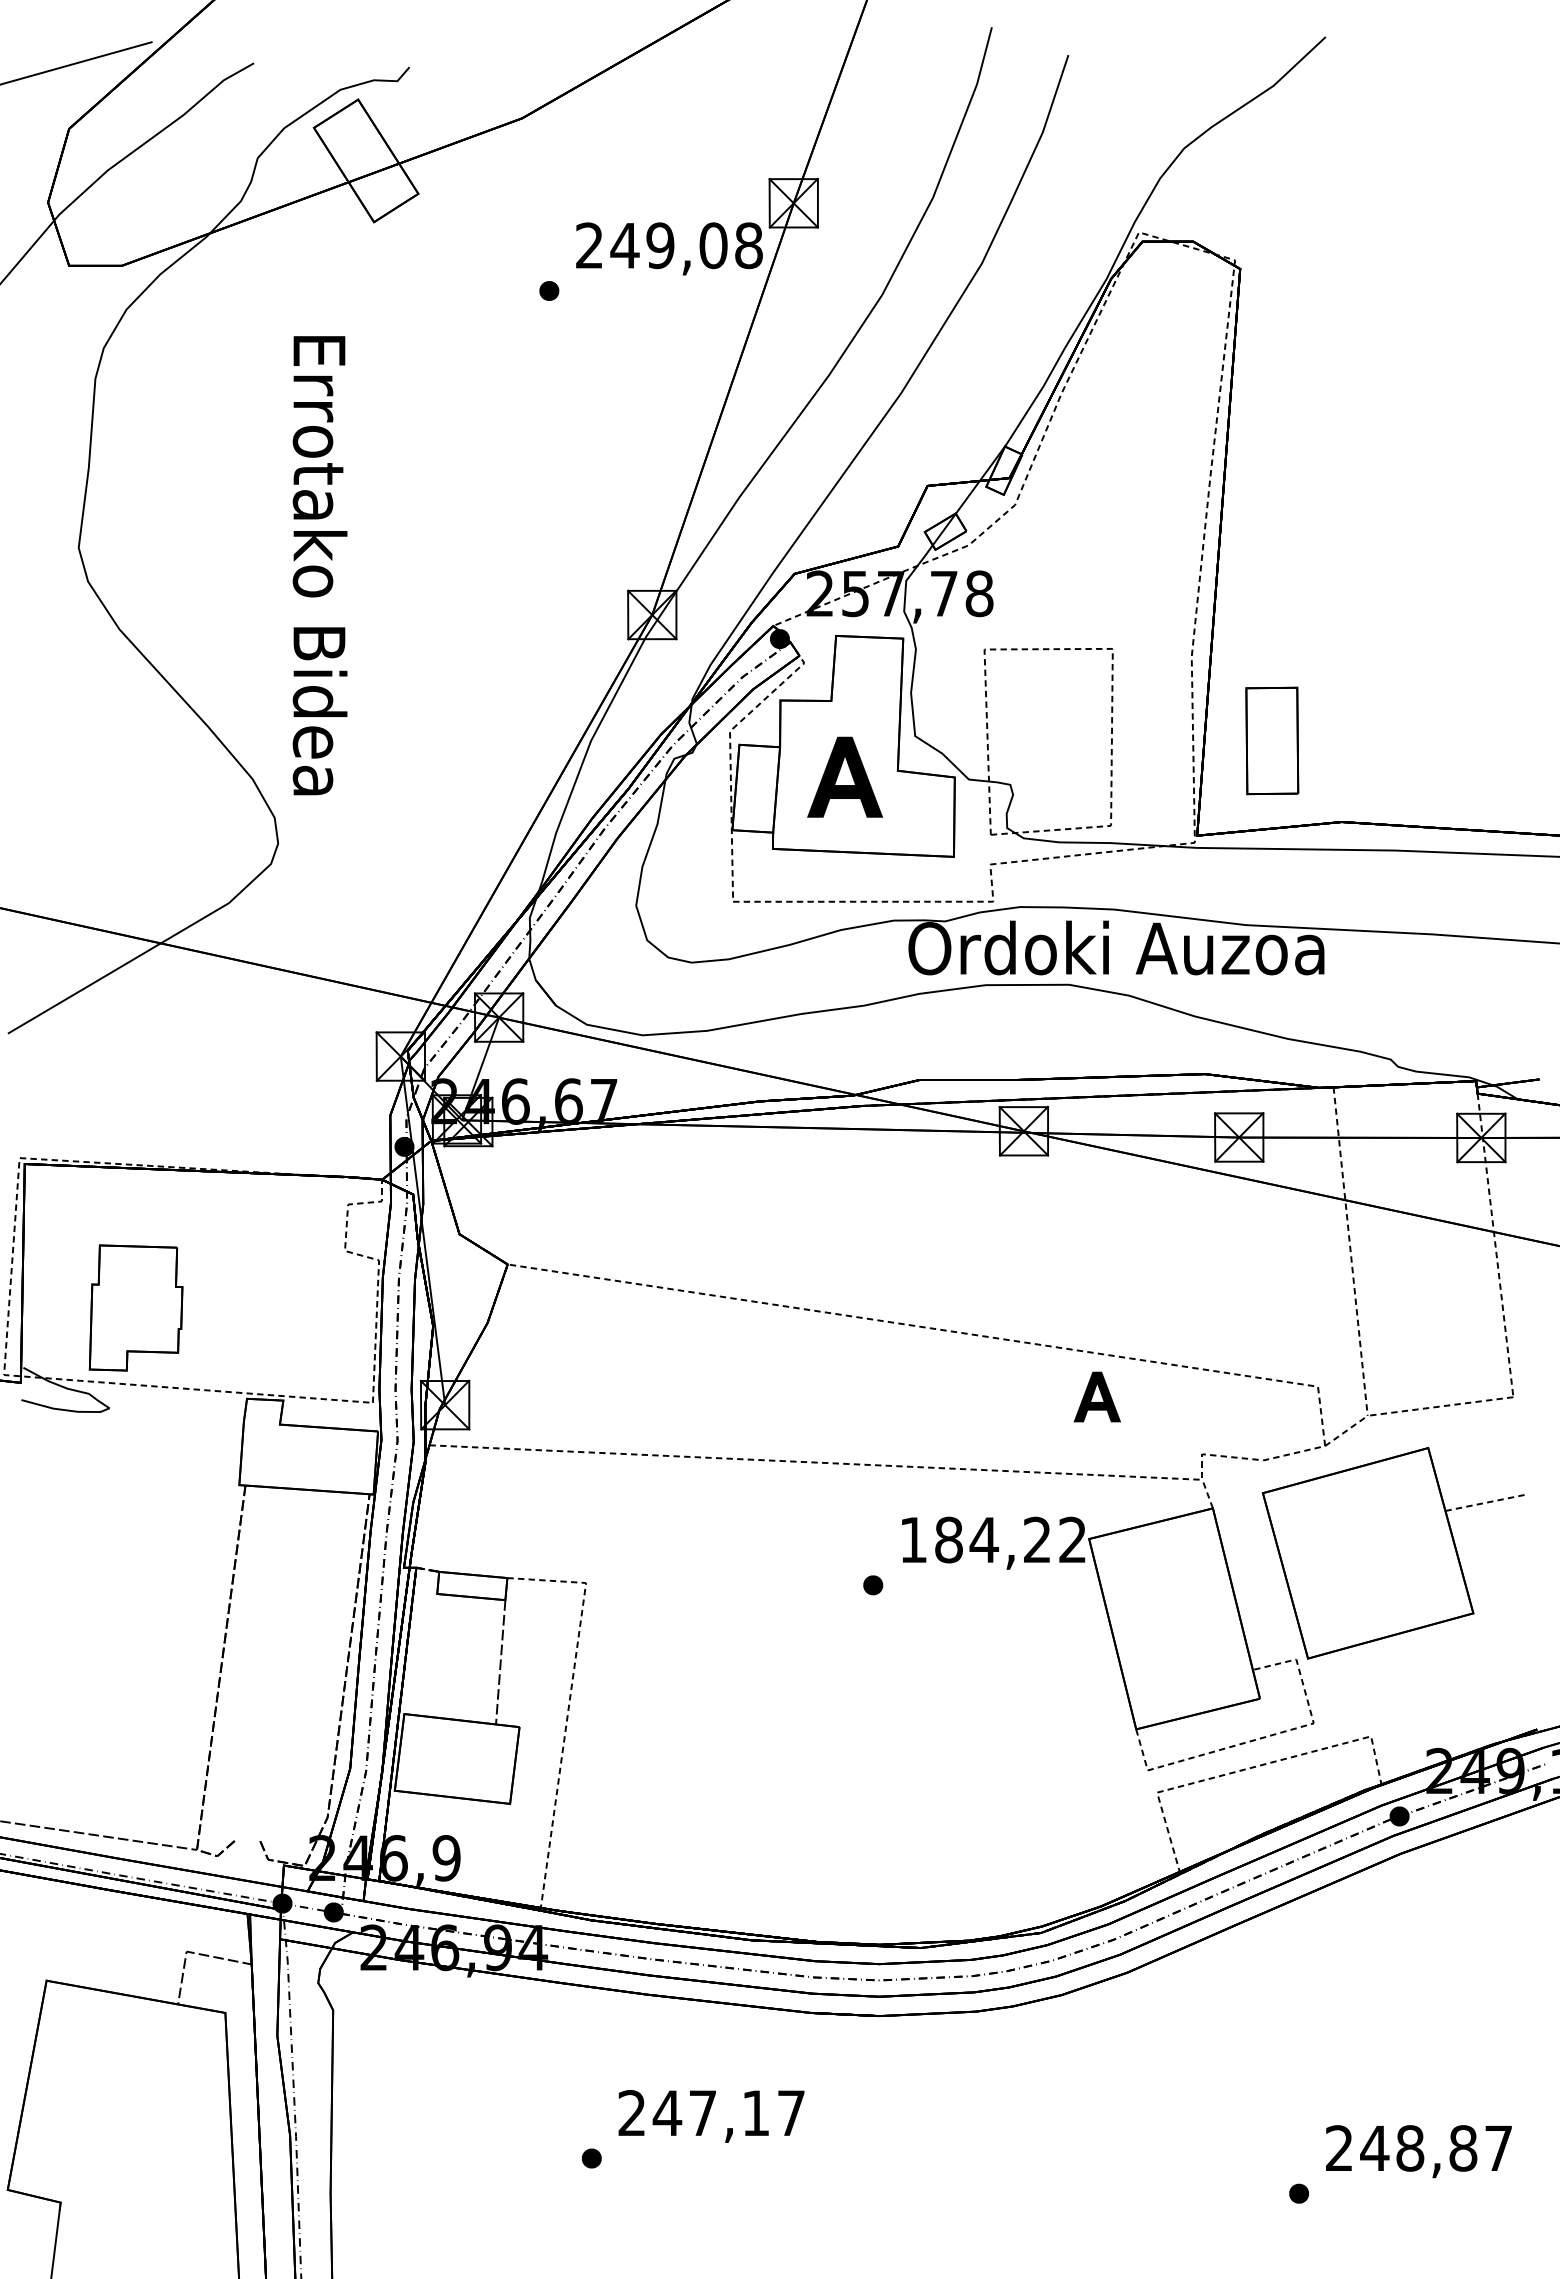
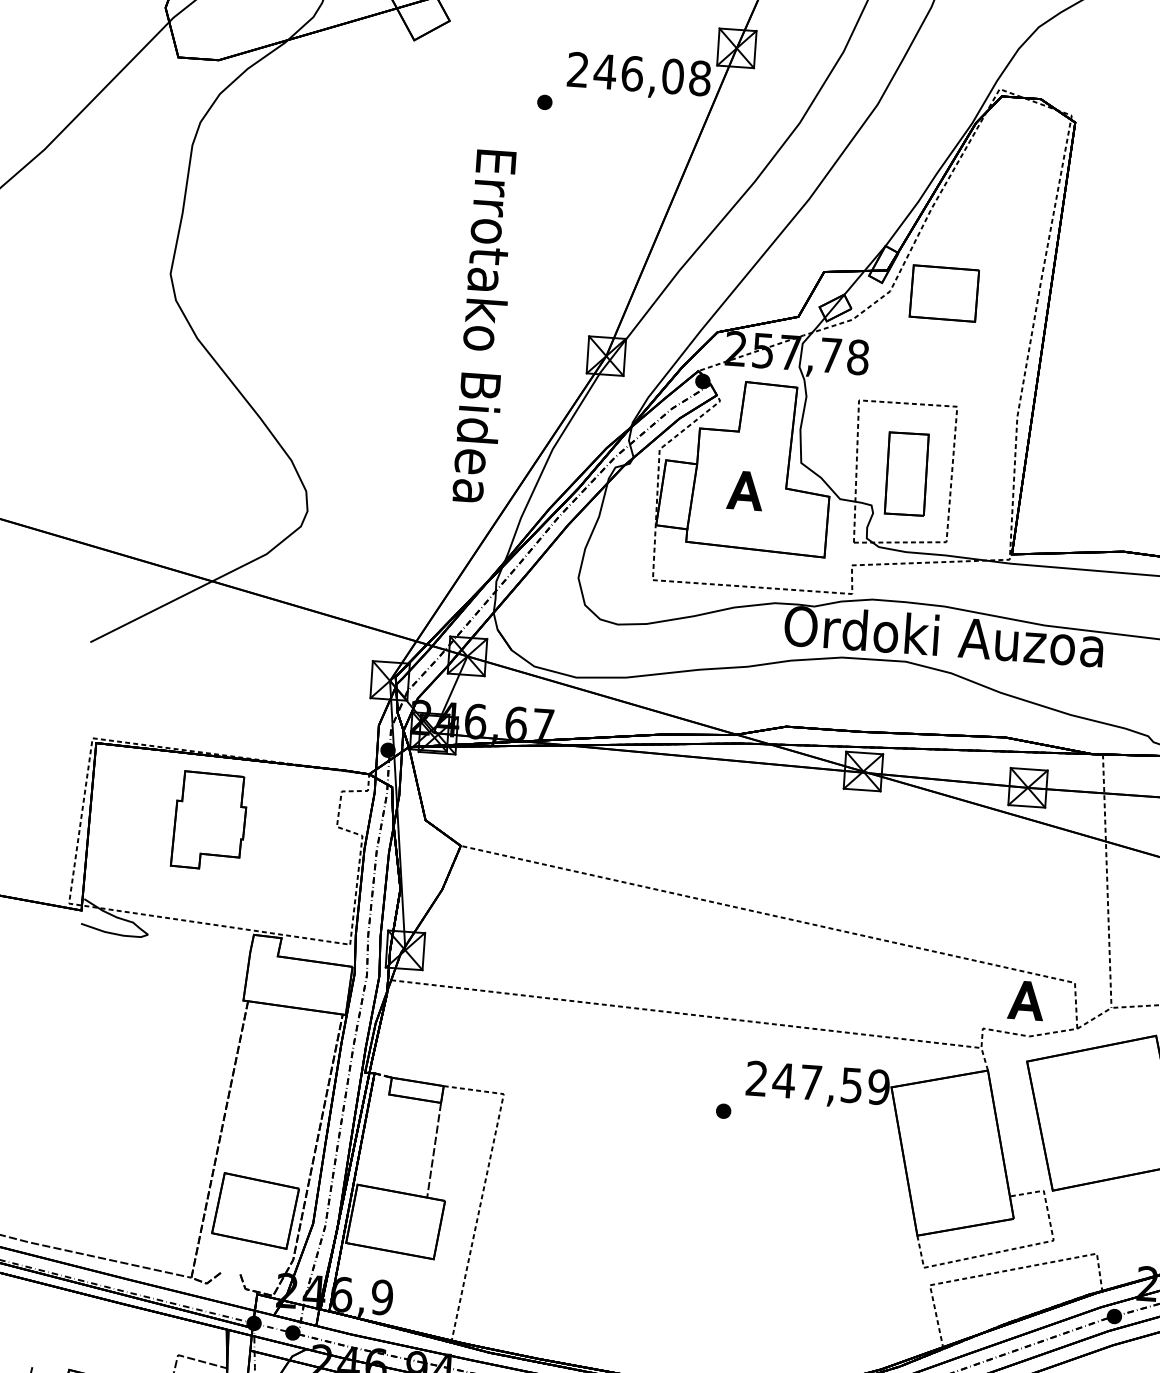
text: (660, 245) -> (632, 73), 249,08 -> 246,08
part: (1085, 502) -> (944, 293), added
text: (319, 565) -> (484, 326), moved
part: (1272, 740) -> (906, 473), moved
part: (844, 776) -> (744, 490), size x0.62
part: (135, 1307) -> (209, 820), moved
part: (1096, 1396) -> (1025, 1000), moved
text: (993, 1539) -> (818, 1082), 184,22 -> 247,59
part: (273, 1757) -> (255, 1211), added

